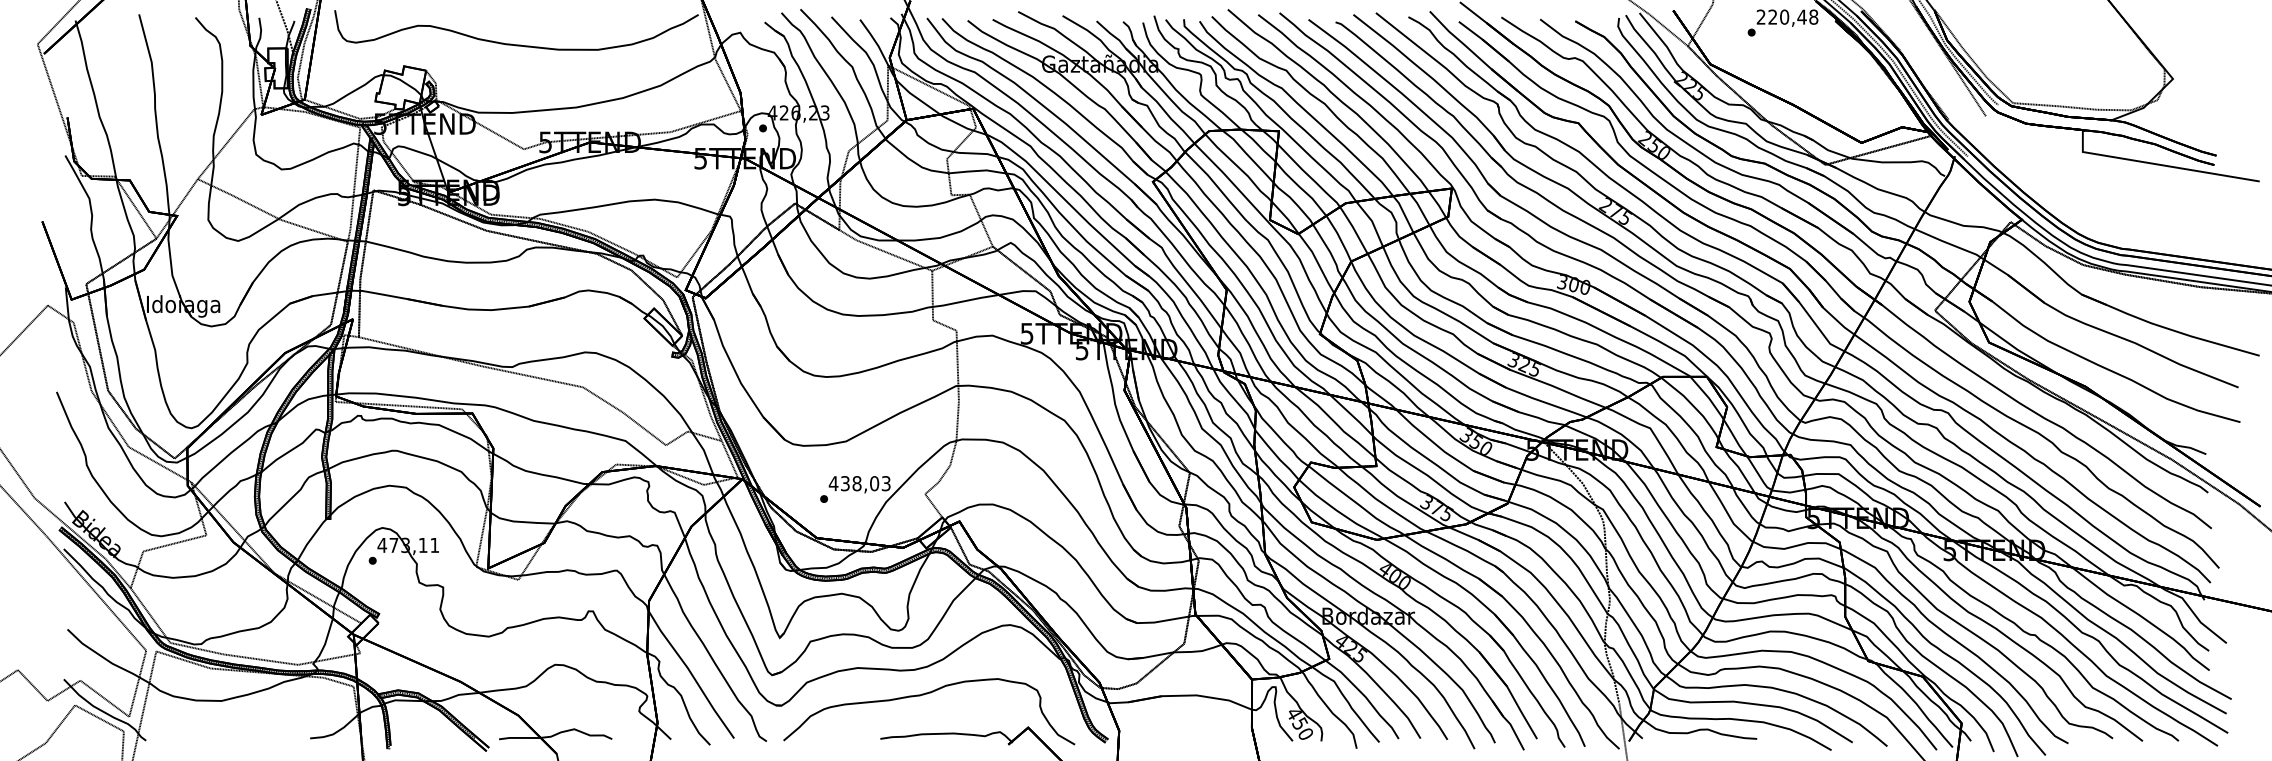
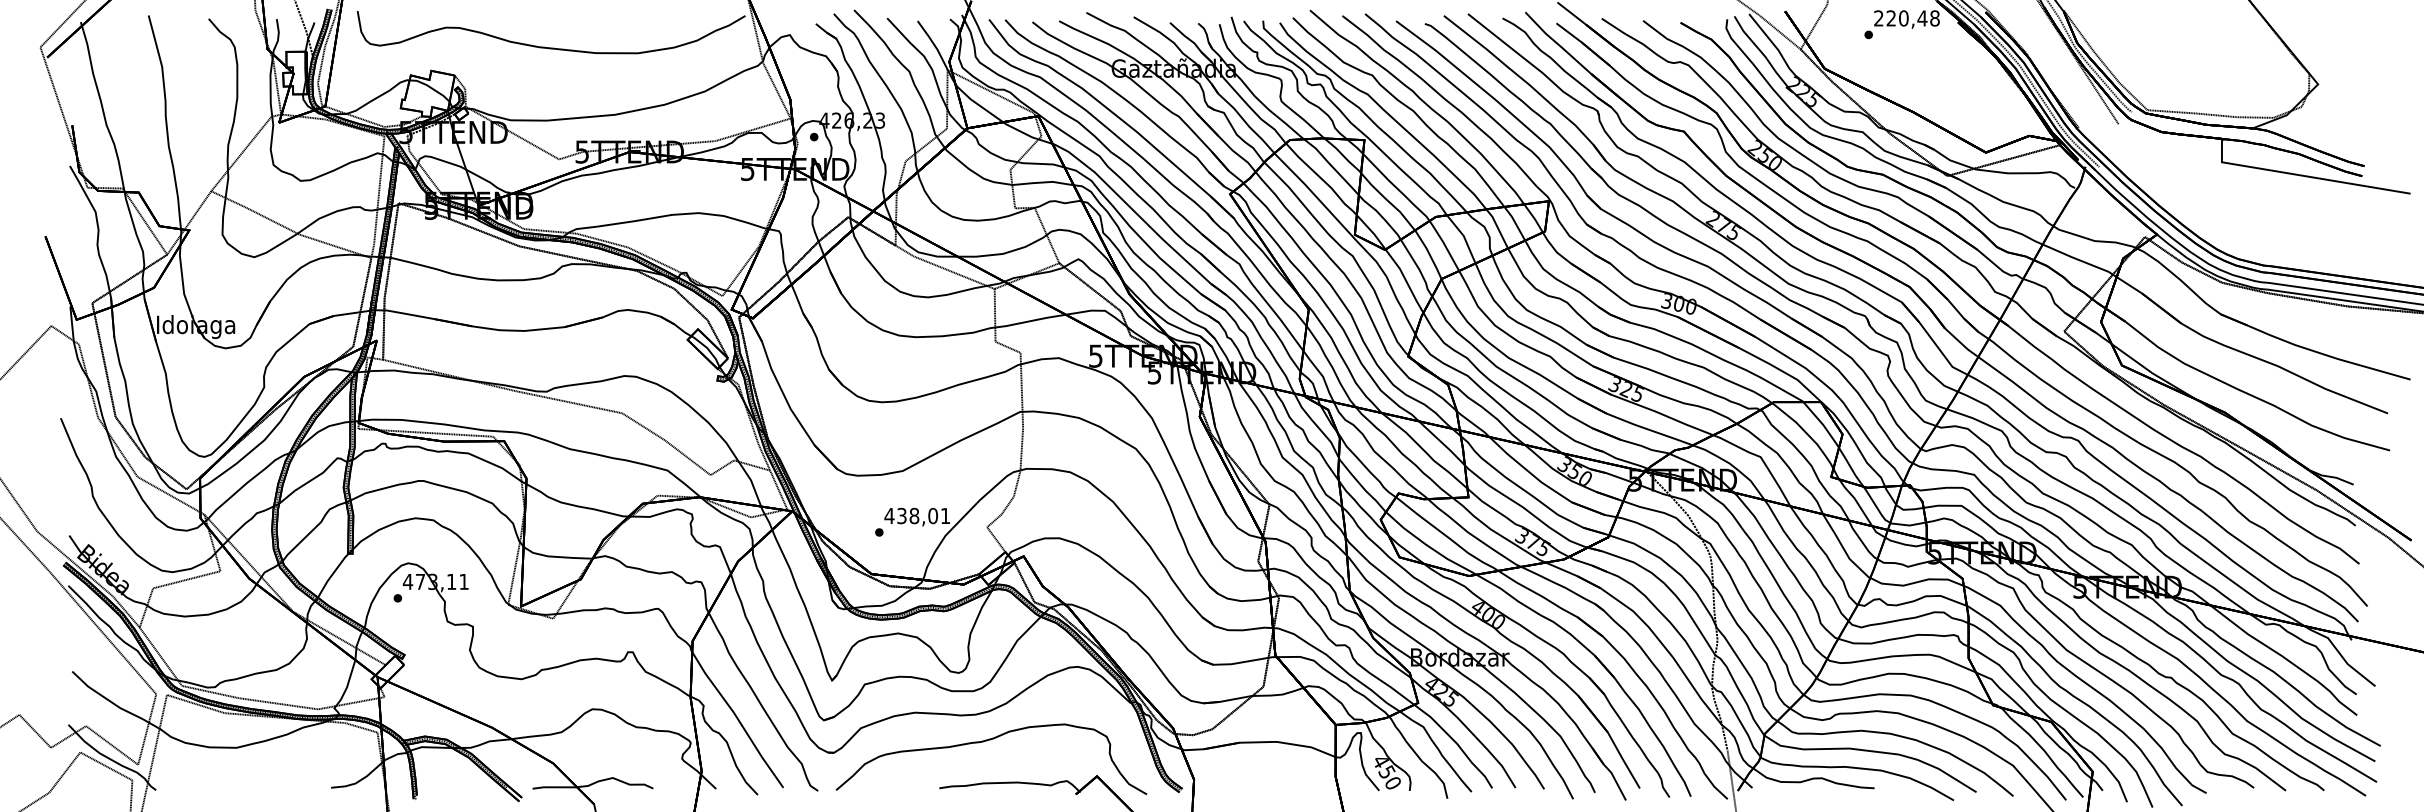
text: (886, 483) -> (945, 515), 438,03 -> 438,01

